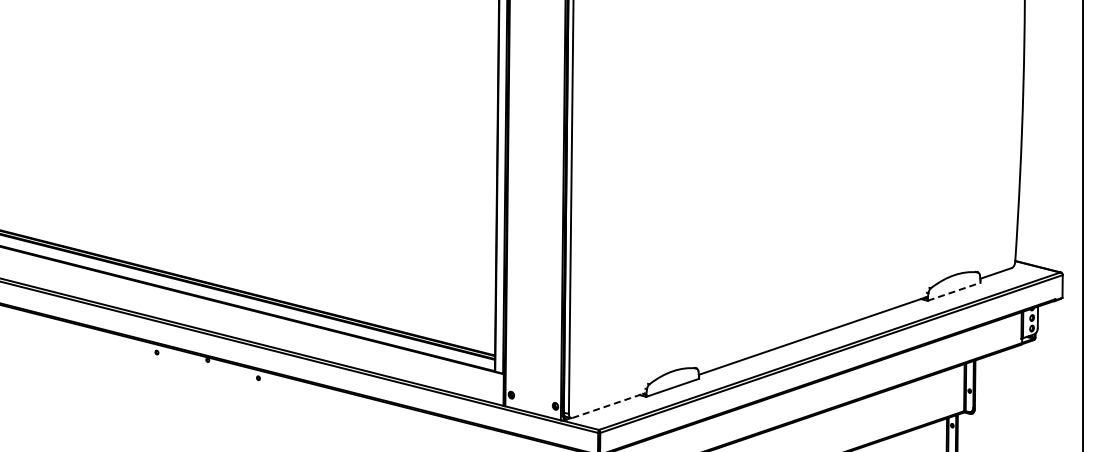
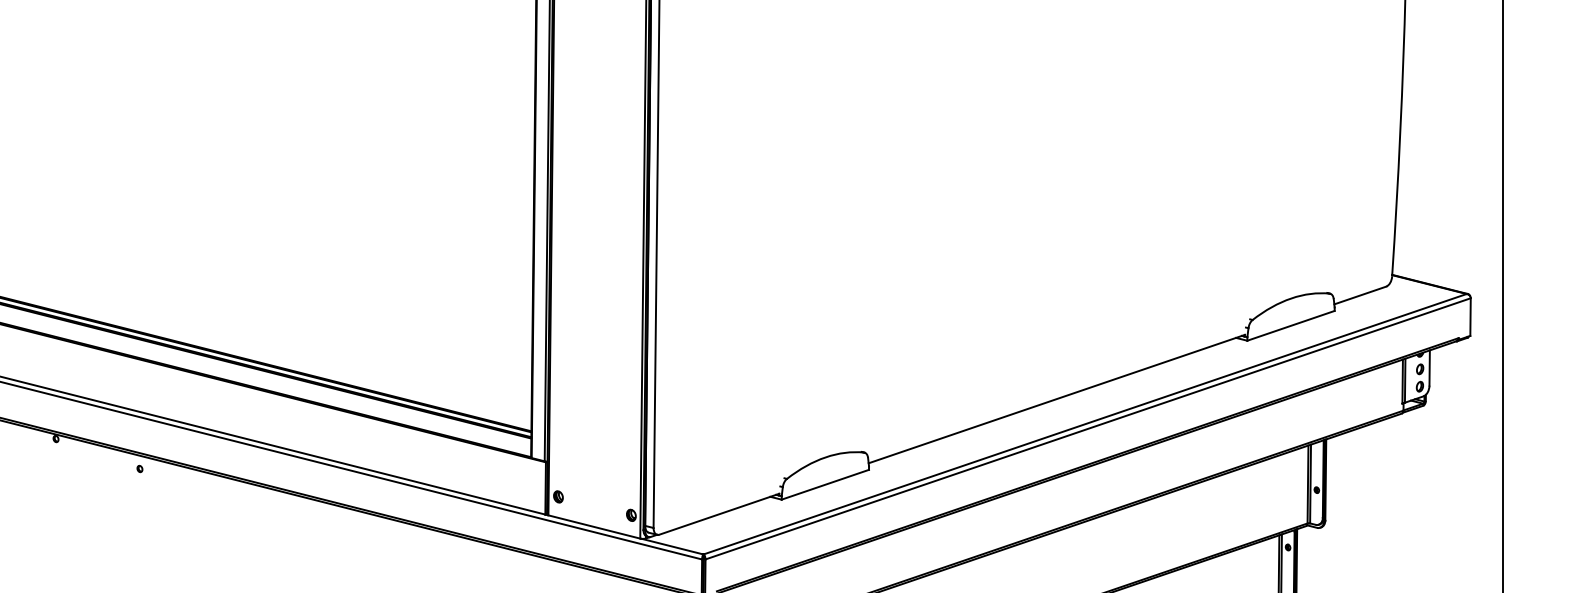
line: (954, 291) -> (1291, 325), dashed -> solid
line: (609, 405) -> (720, 514), dashed -> solid

